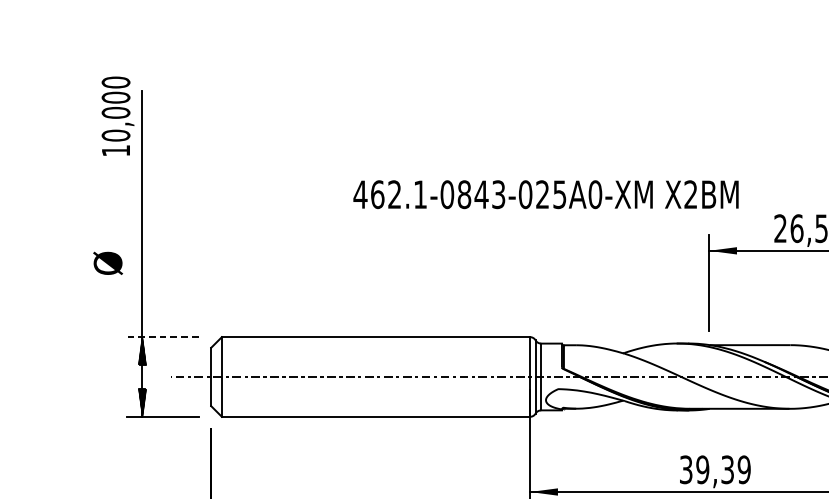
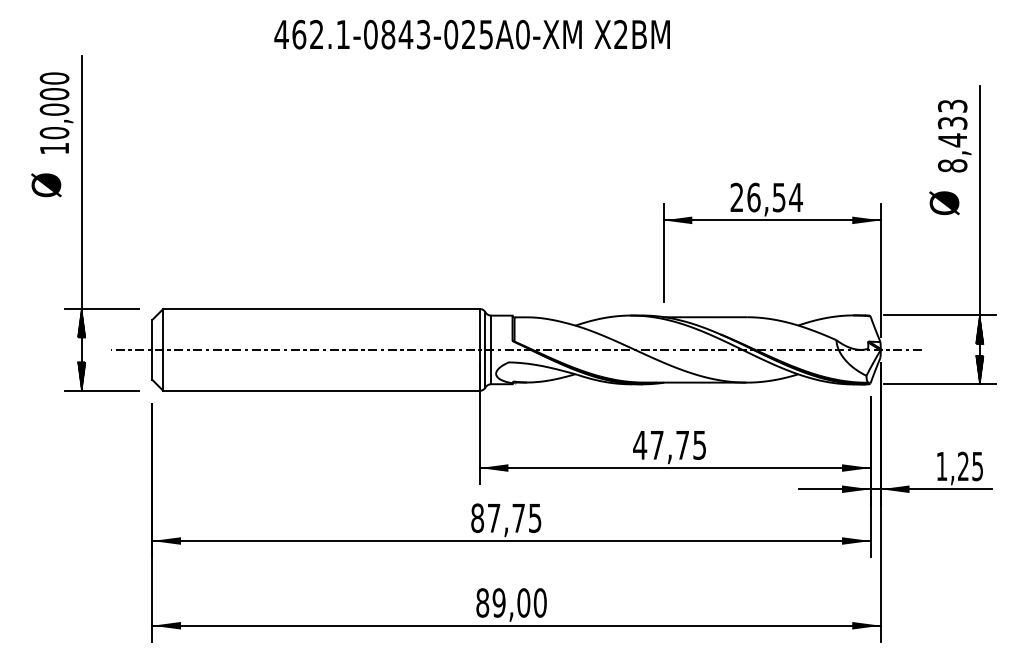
text: (117, 115) -> (56, 112), moved
text: (545, 194) -> (471, 34), moved
text: (108, 263) -> (46, 185), moved
line: (162, 337) -> (102, 309), dashed -> solid
text: (714, 470) -> (669, 445), 39,39 -> 47,75

